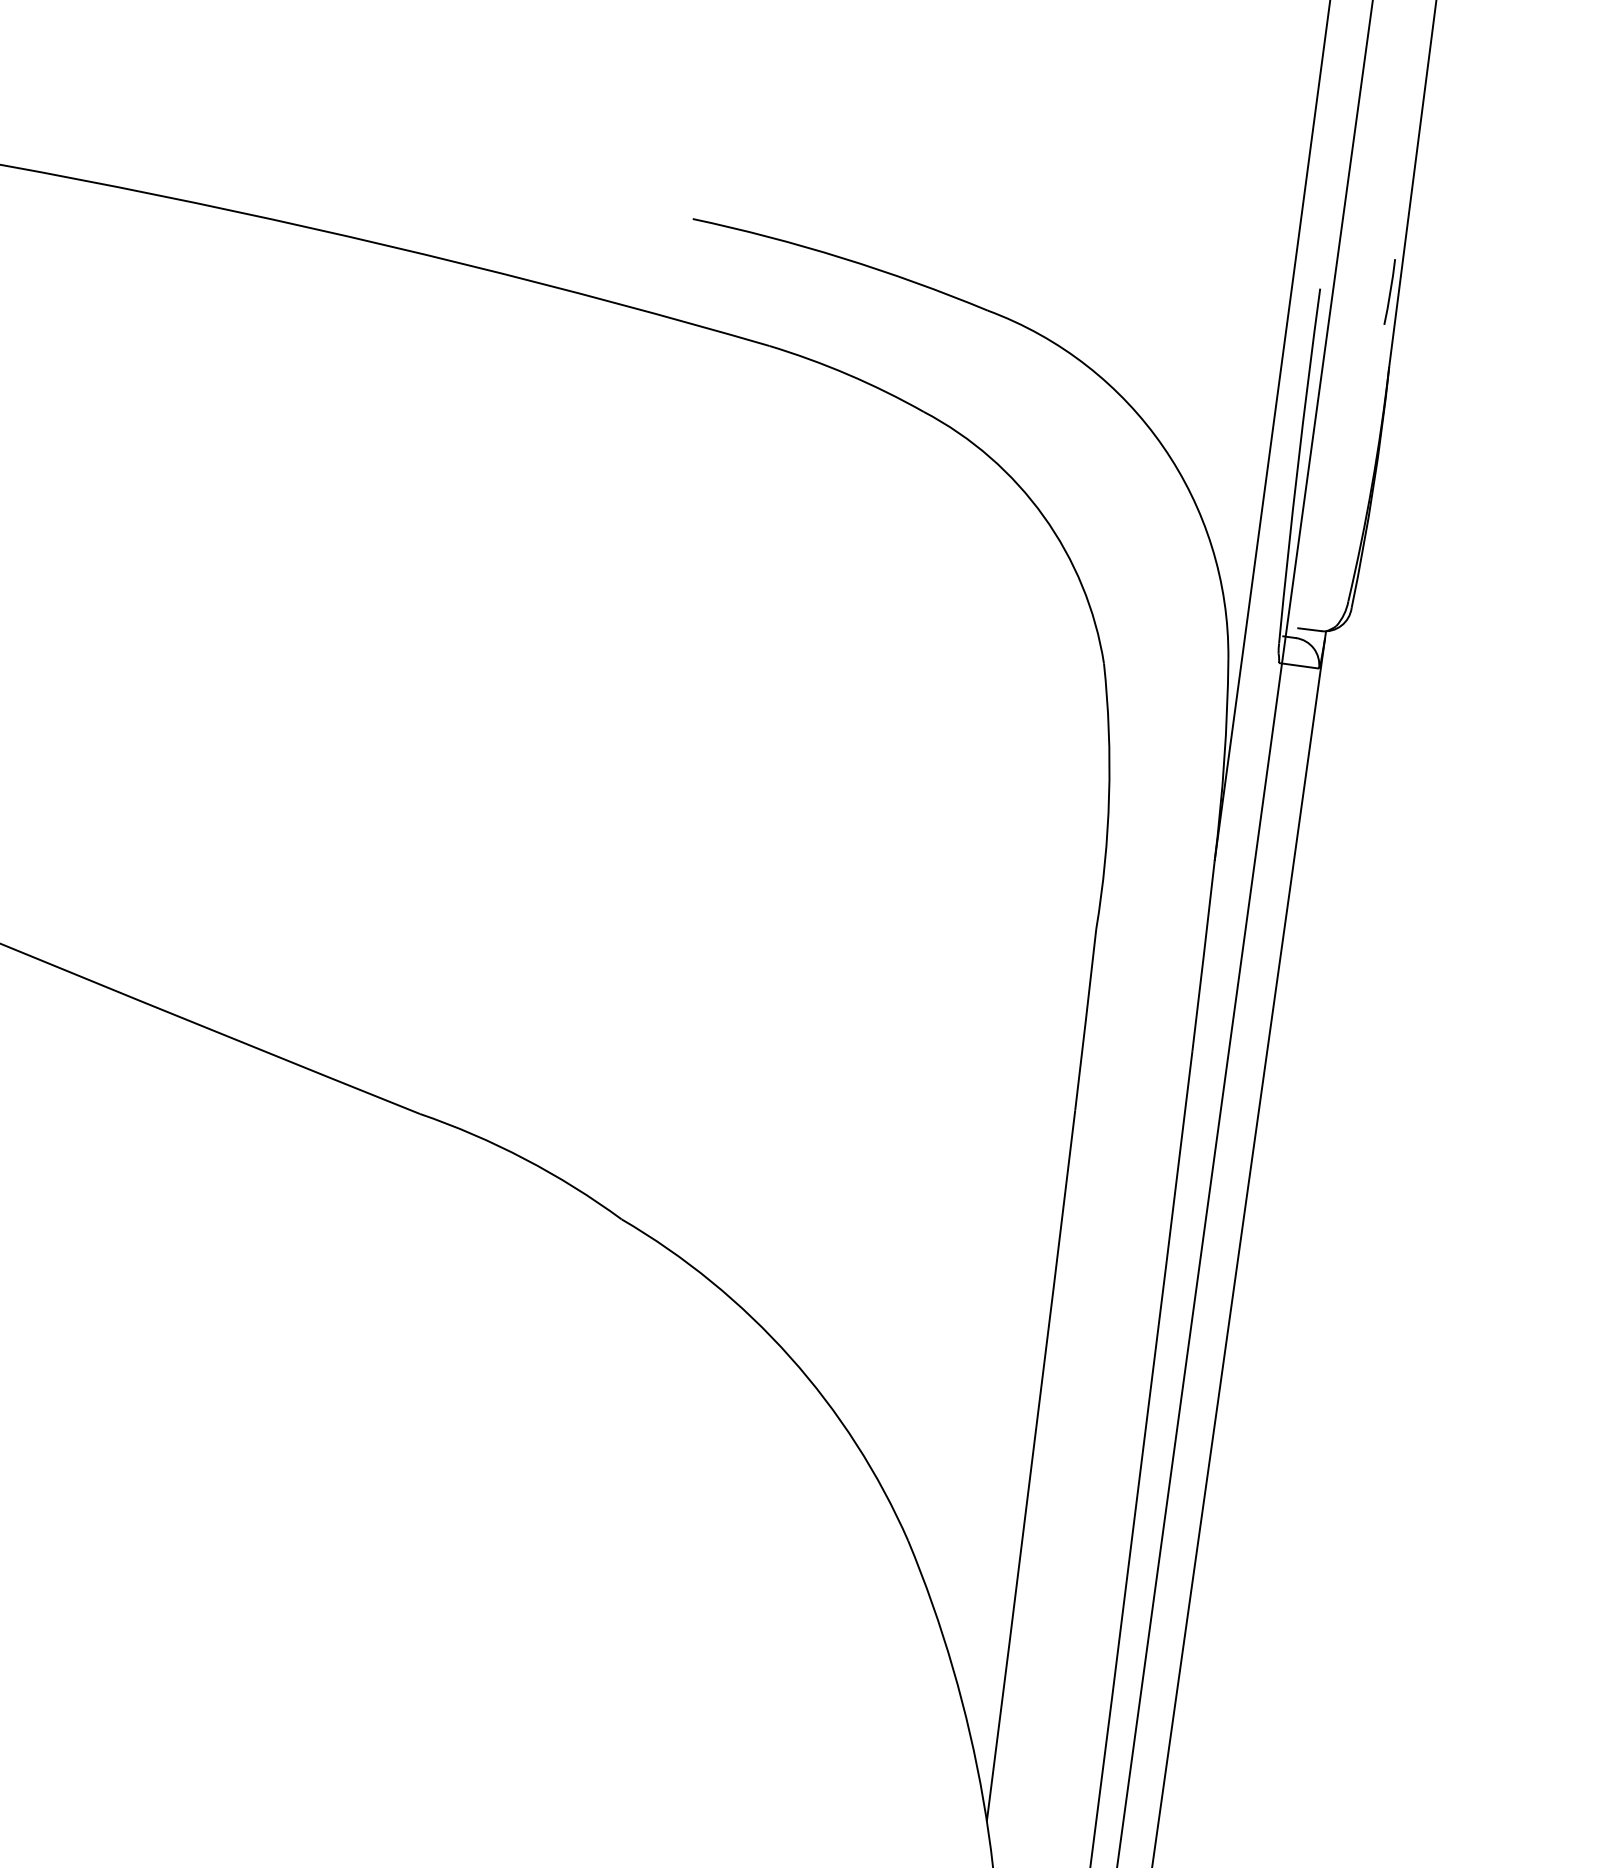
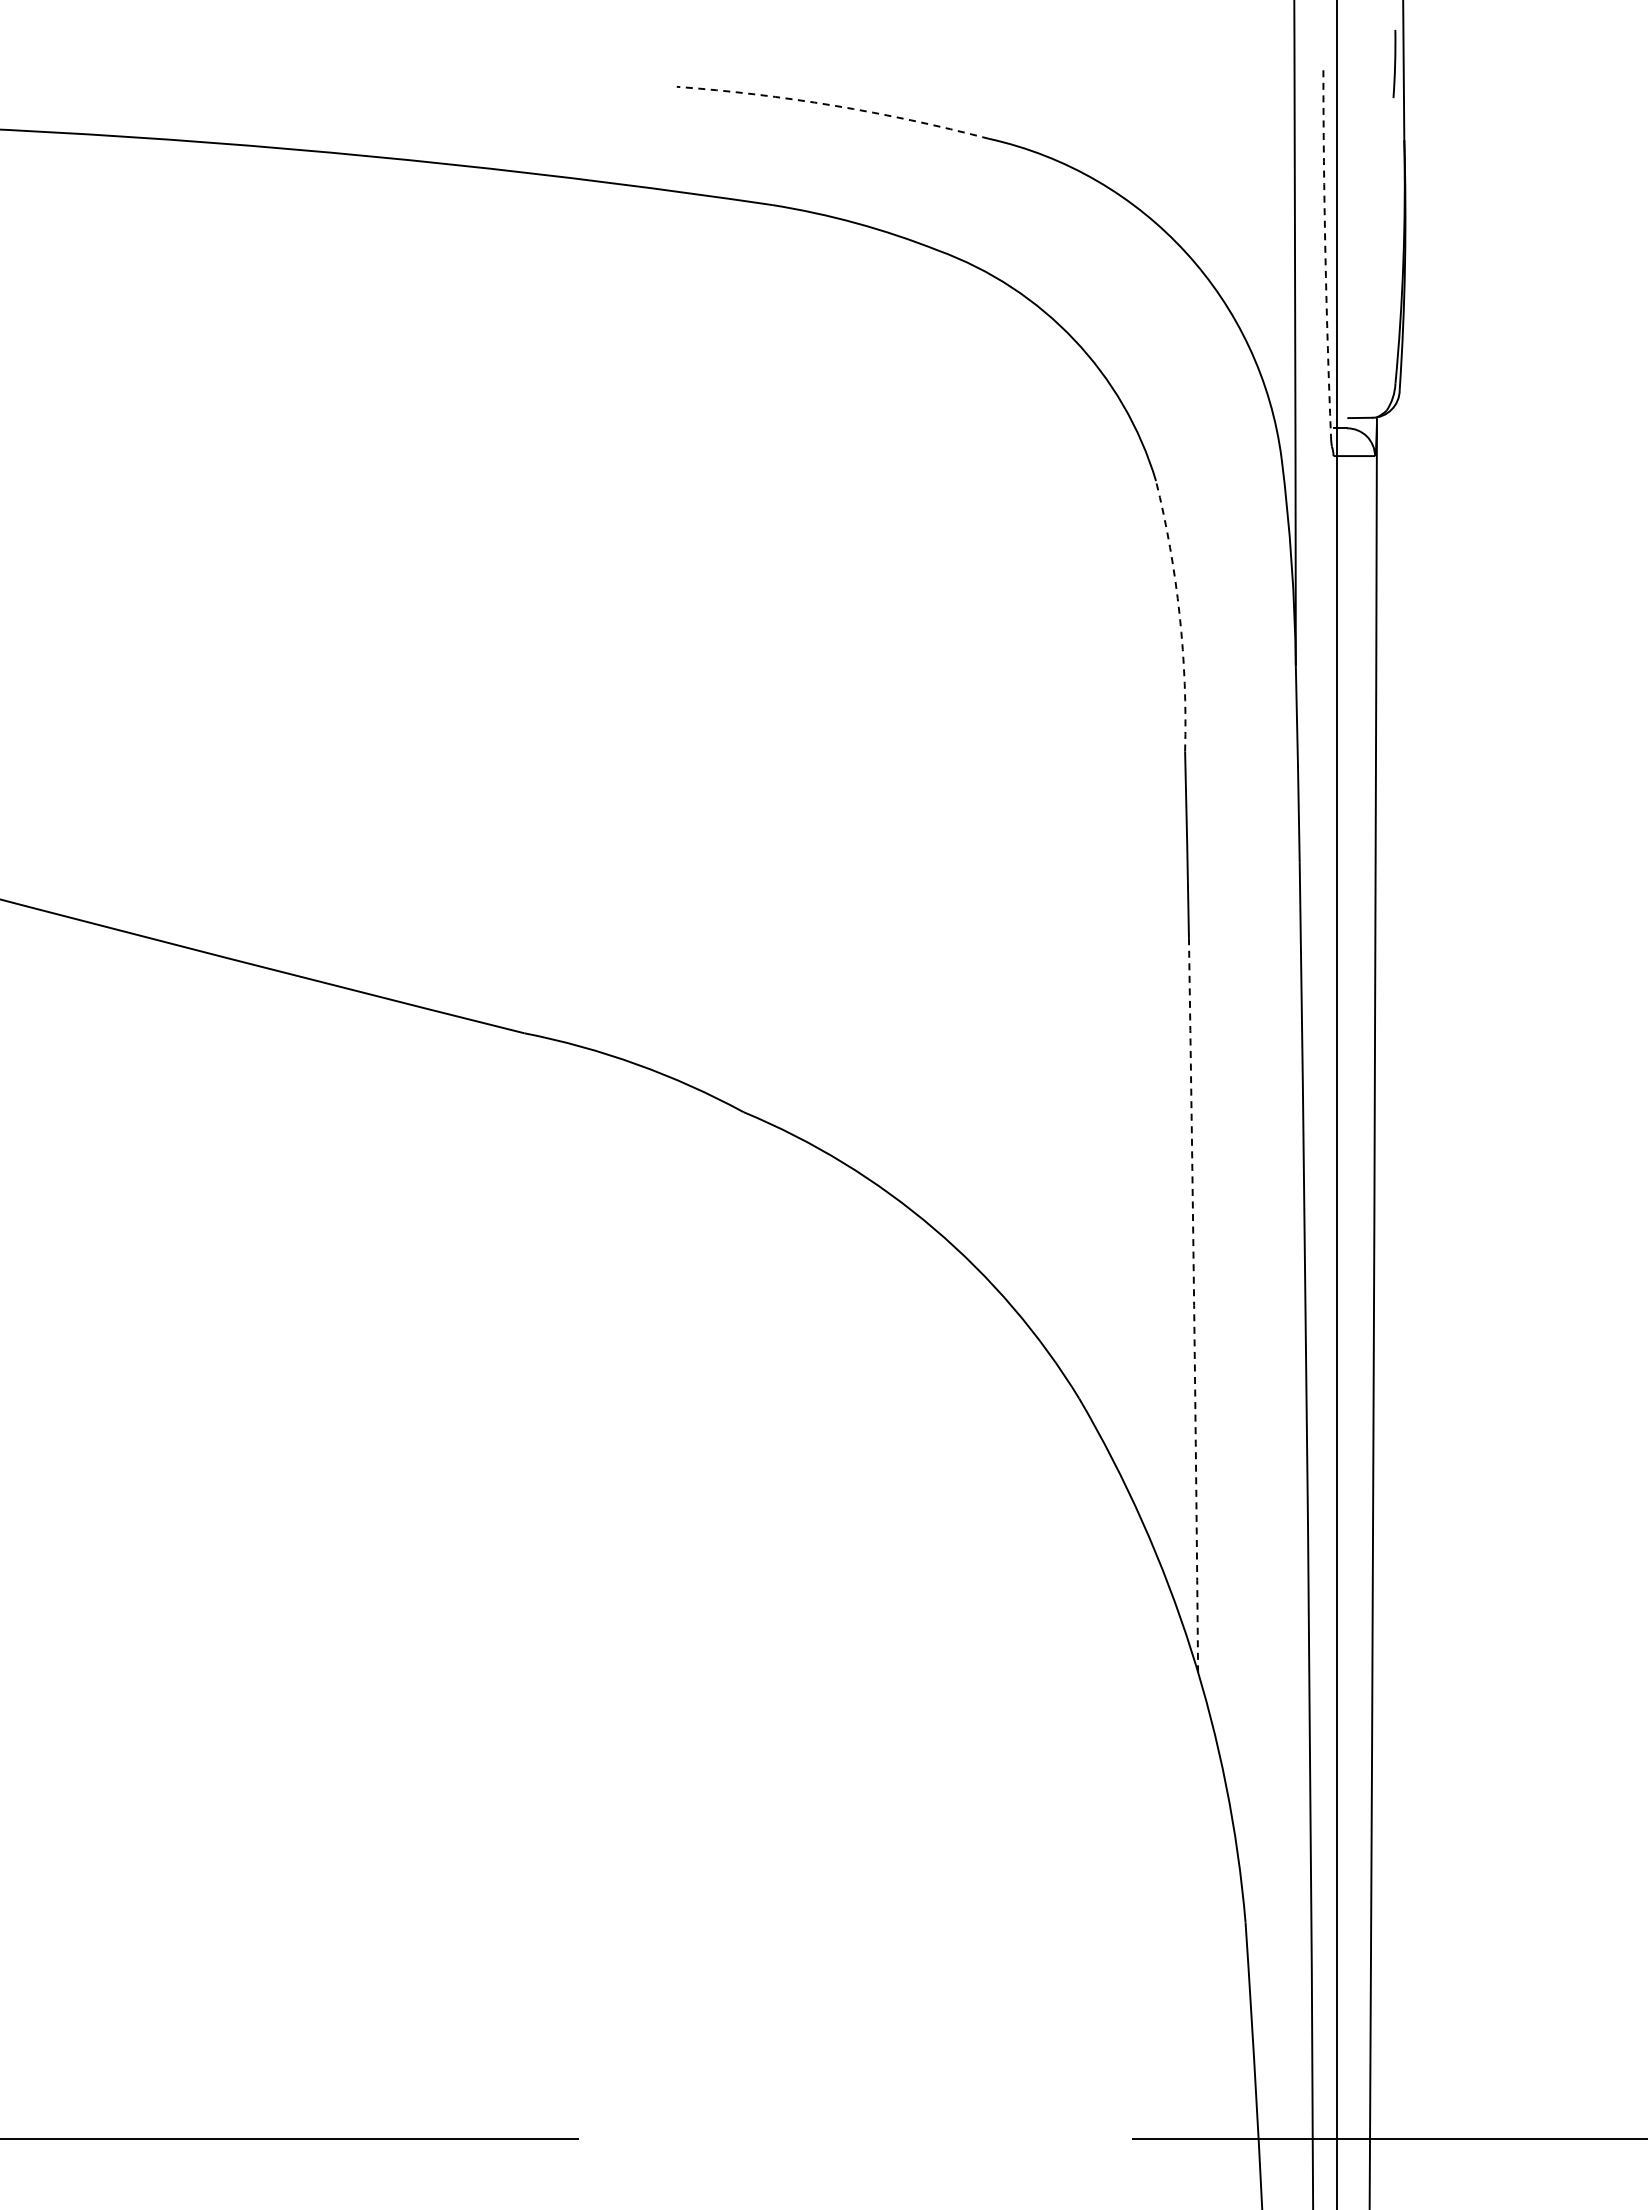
arc: (842, 257) -> (834, 105), solid -> dashed
arc: (1297, 466) -> (1325, 253), solid -> dashed
arc: (1108, 796) -> (1179, 615), solid -> dashed
arc: (1031, 1465) -> (1194, 1305), solid -> dashed

